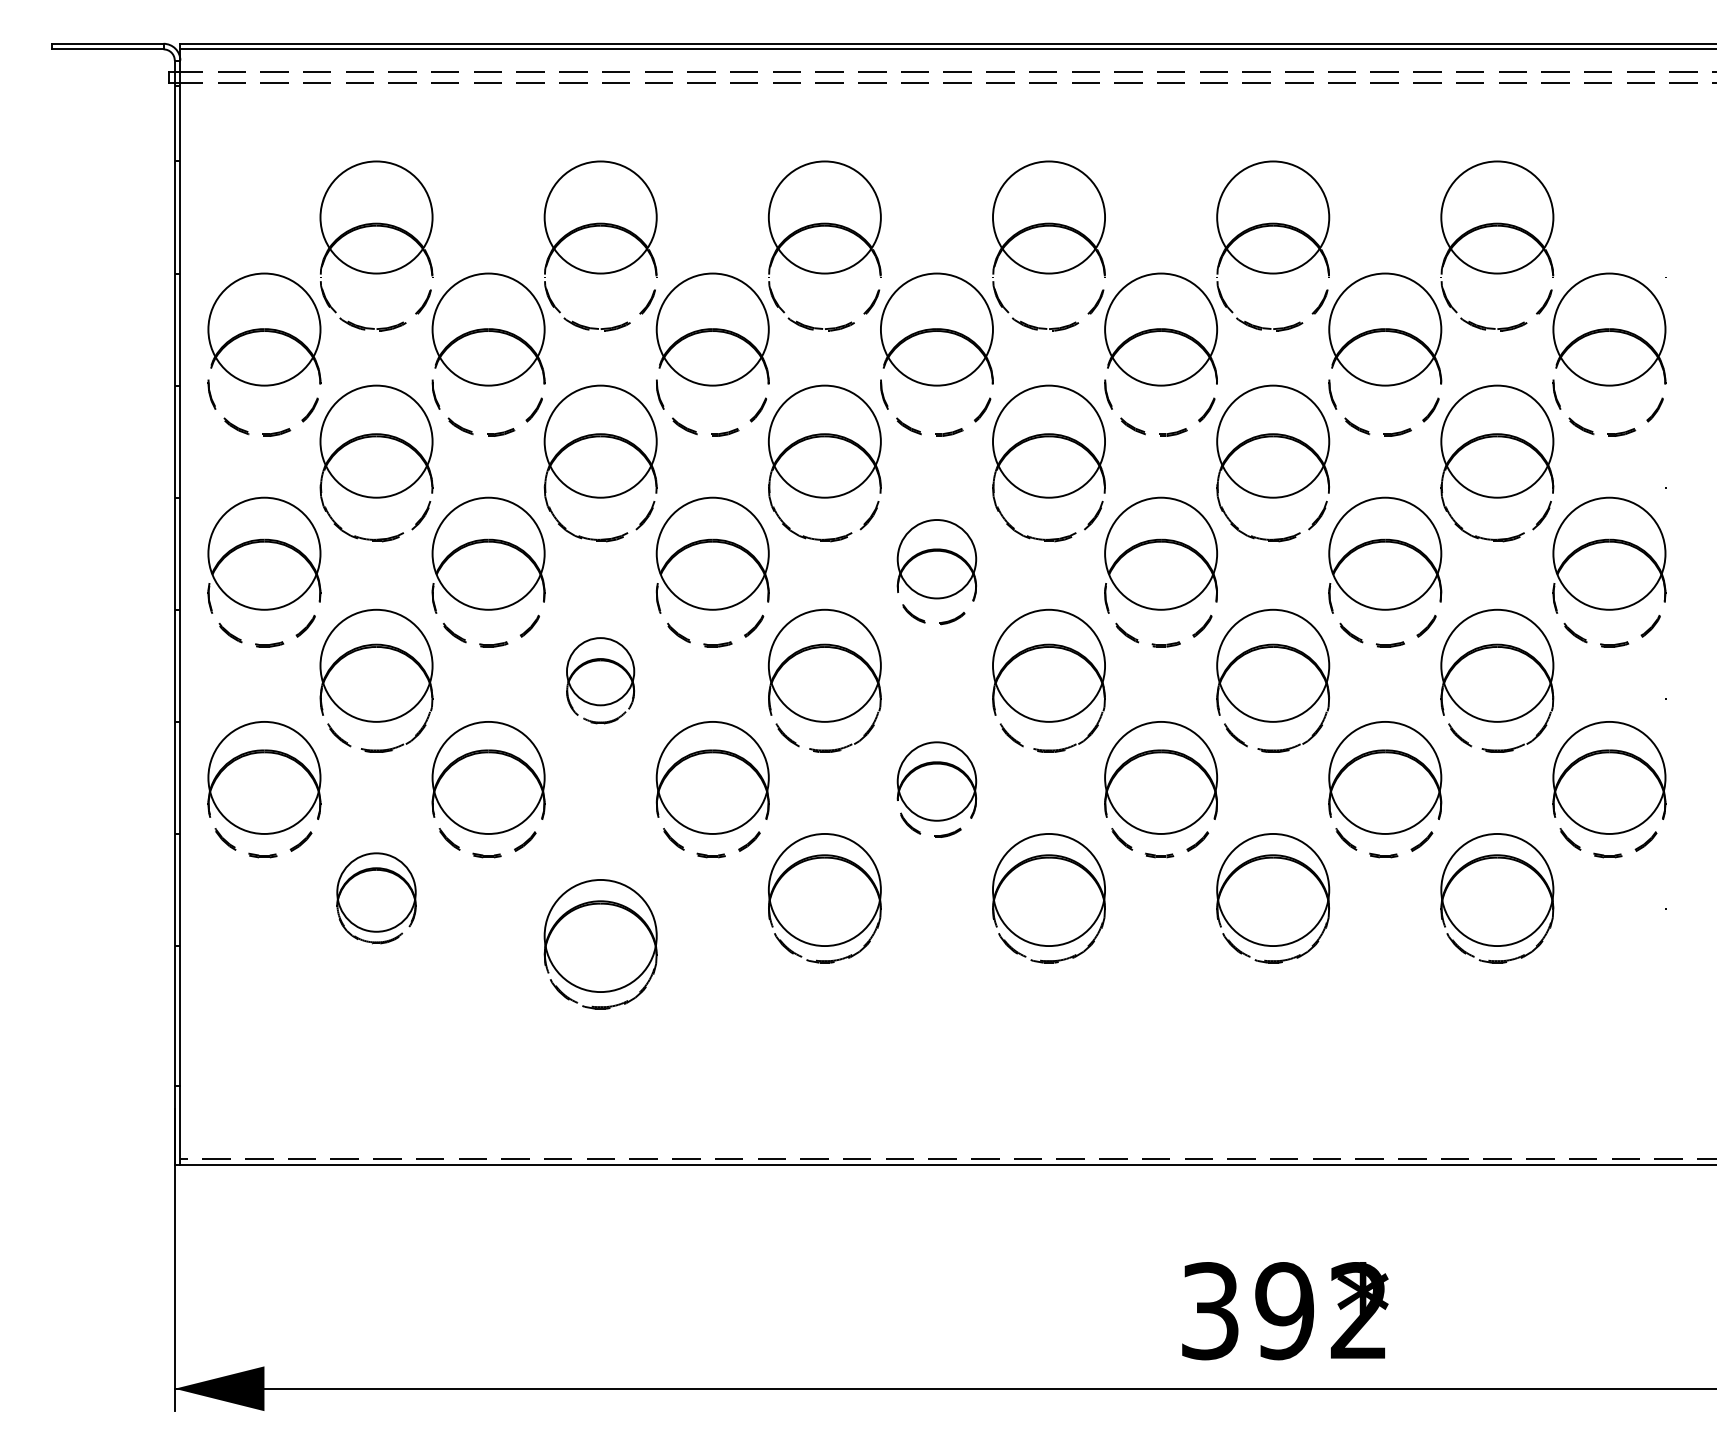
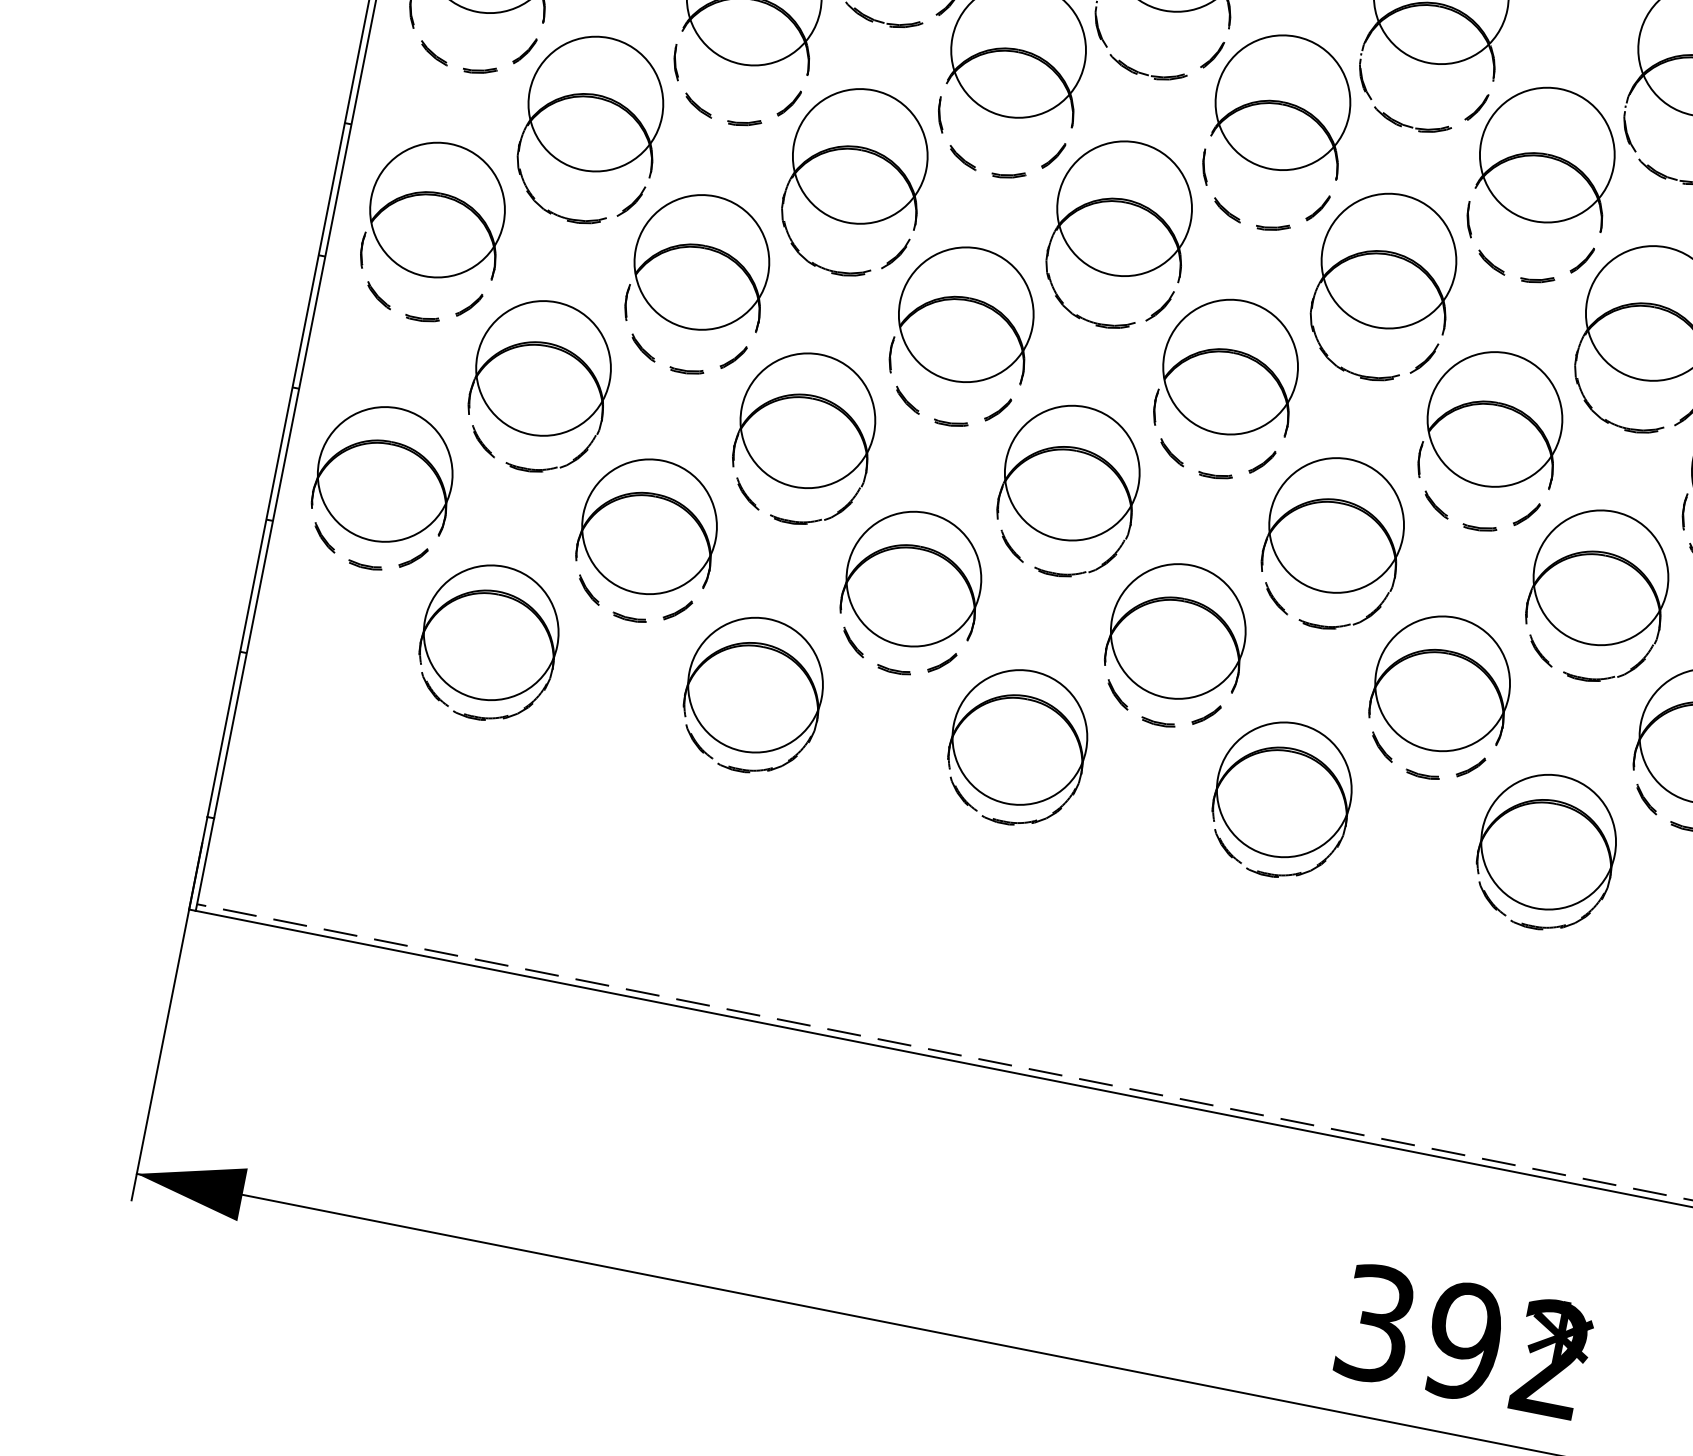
part: (936, 571) -> (1225, 387), size x1.43
part: (600, 680) -> (804, 438), size x1.67
part: (936, 789) -> (1175, 645), size x1.43
part: (376, 898) -> (489, 642), size x1.43
part: (600, 944) -> (753, 695), moved

